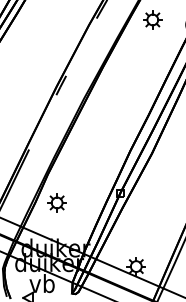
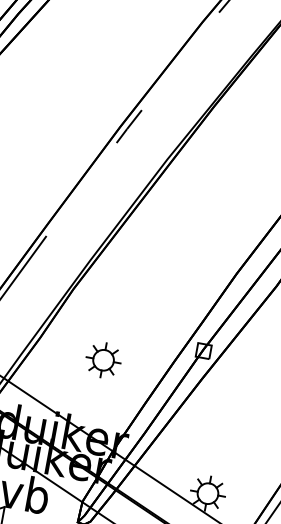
part: (56, 202) -> (102, 359), moved

